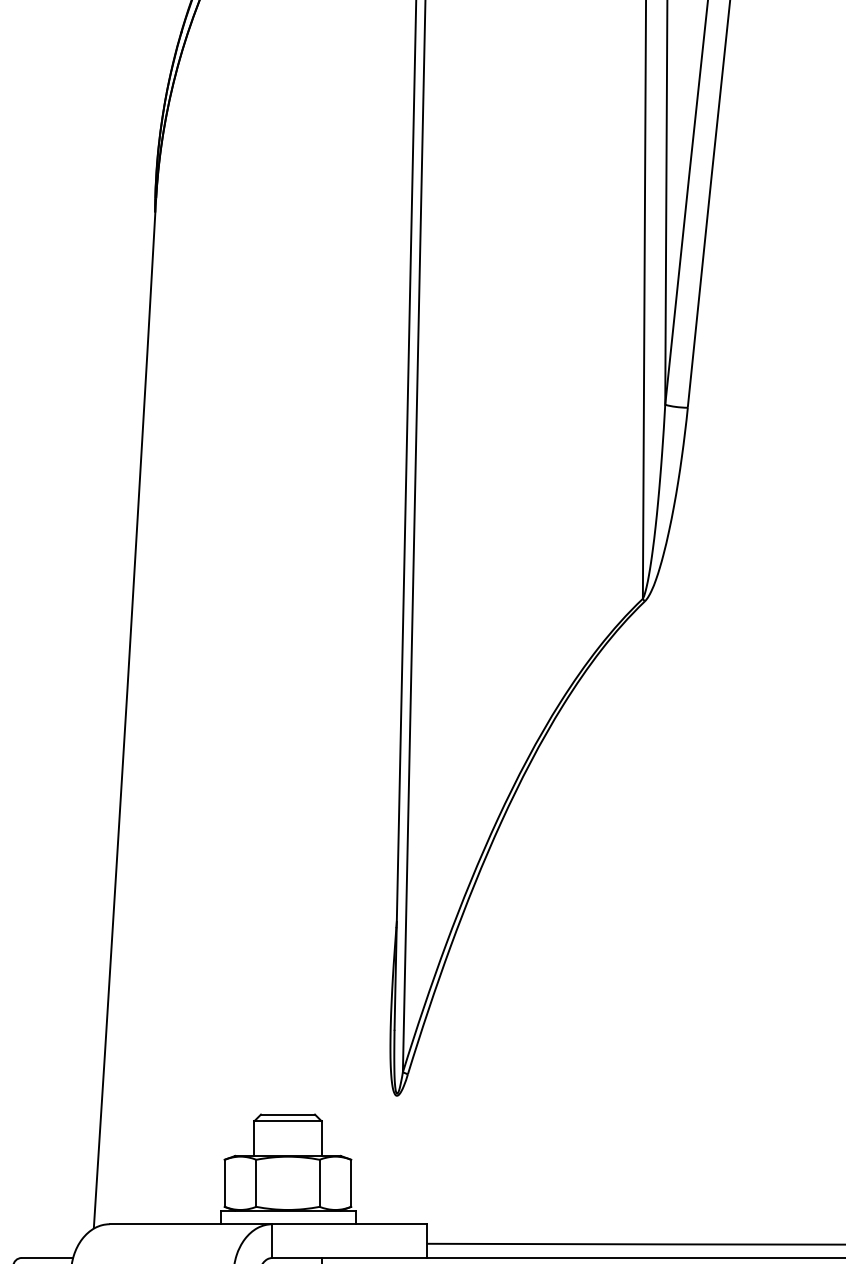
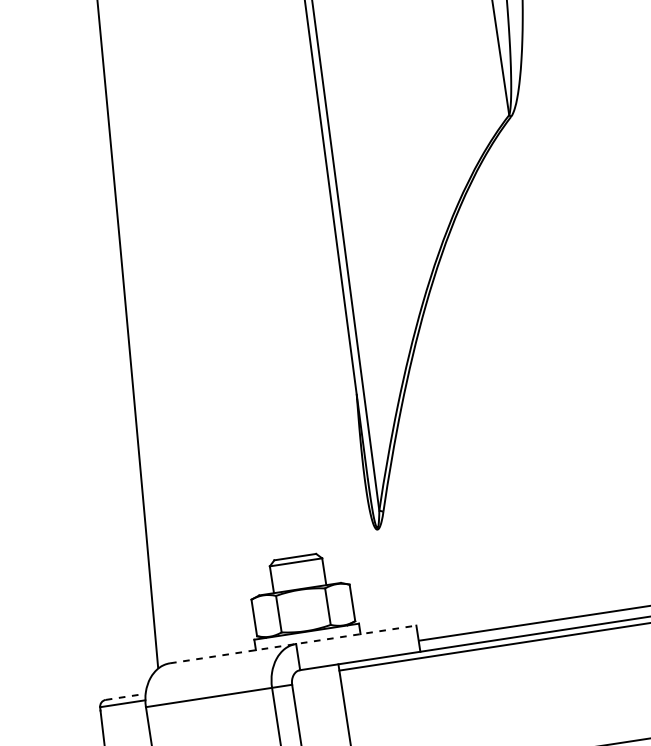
line: (268, 1224) -> (293, 644), solid -> dashed
line: (47, 1257) -> (125, 696), solid -> dashed

